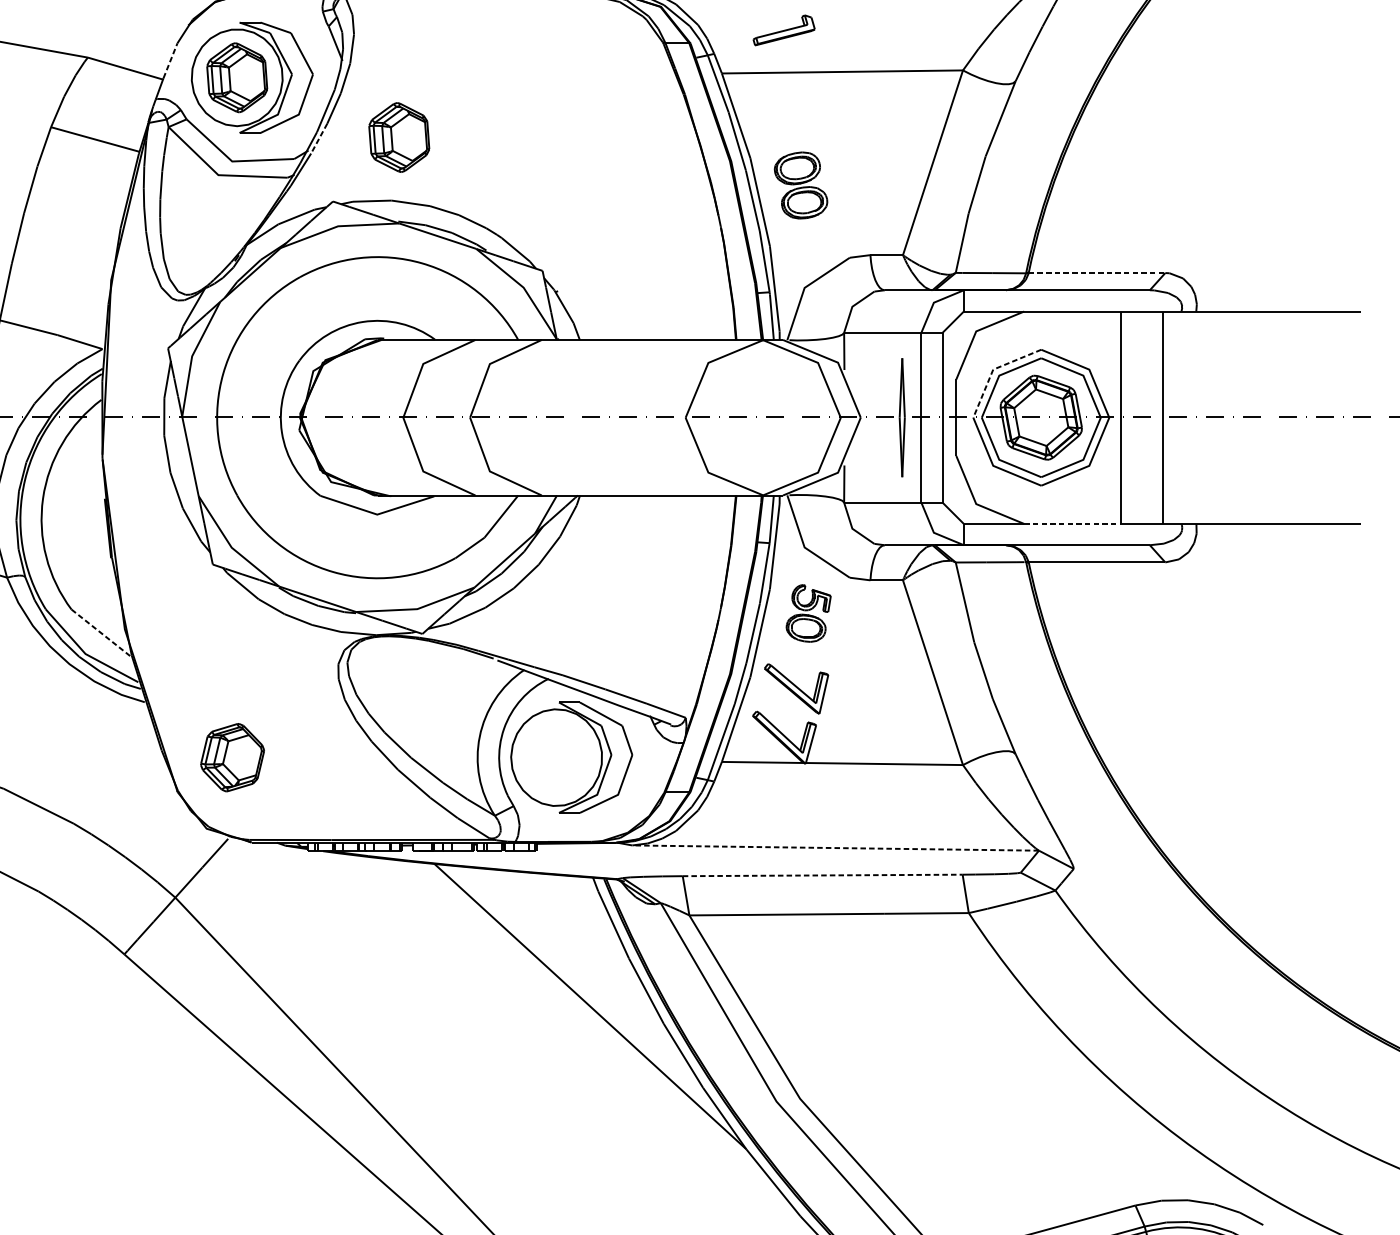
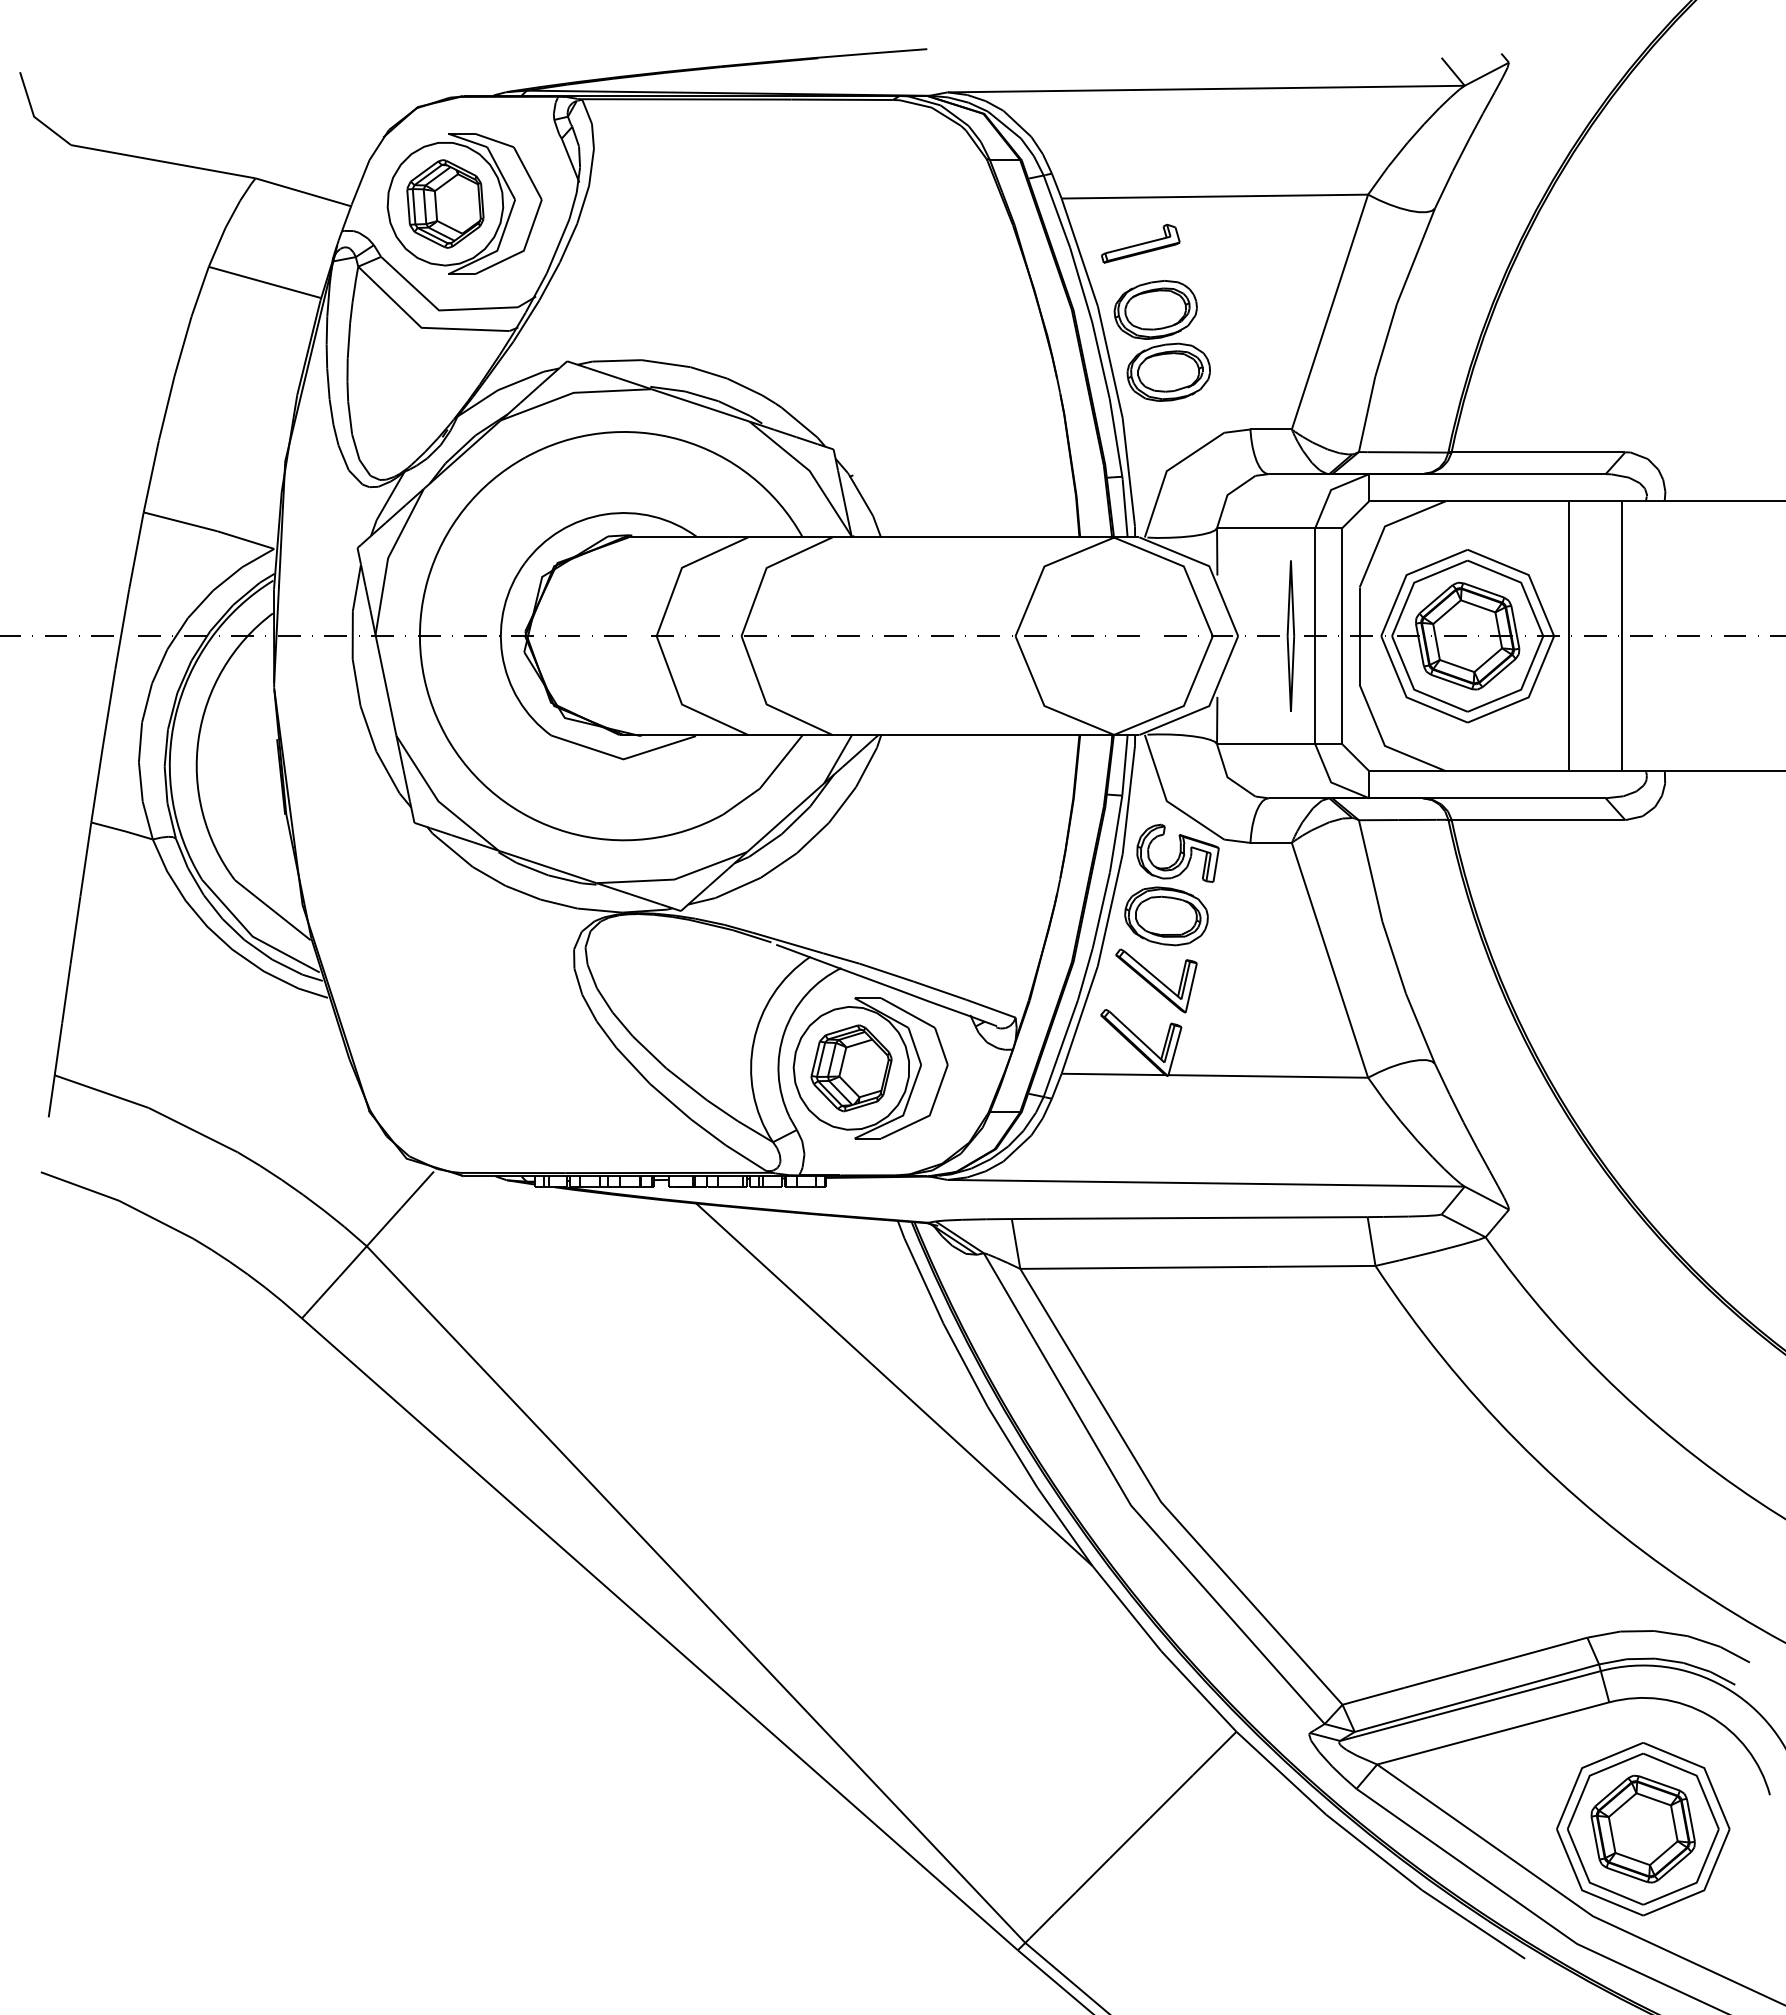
part: (783, 30) -> (1140, 243), moved
line: (170, 60) -> (360, 182), dashed -> solid
part: (399, 137) -> (651, 279), removed
line: (319, 138) -> (549, 281), dashed -> solid
part: (800, 185) -> (1161, 340), size x1.43
line: (1097, 273) -> (1538, 452), dashed -> solid
line: (993, 369) -> (1406, 575), dashed -> solid
line: (1073, 524) -> (1508, 771), dashed -> solid
part: (808, 613) -> (1171, 884), size x1.67
line: (101, 633) -> (273, 910), dashed -> solid
part: (232, 757) -> (851, 1068), moved
line: (835, 848) -> (1206, 1183), dashed -> solid
line: (822, 875) -> (1189, 1218), dashed -> solid

